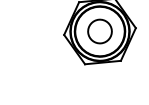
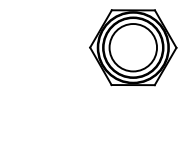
circle: (100, 31) -> (133, 47), size x1.67

